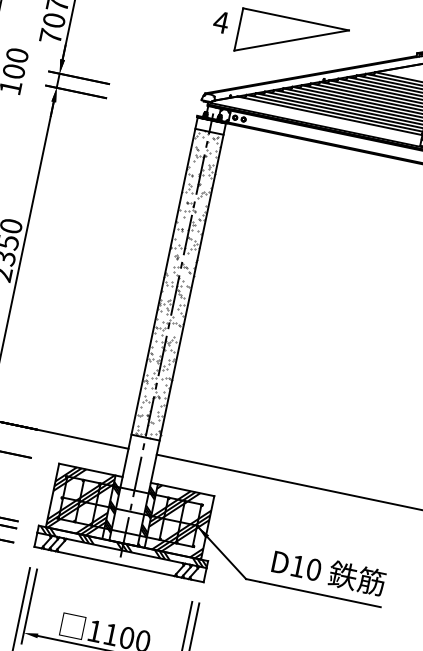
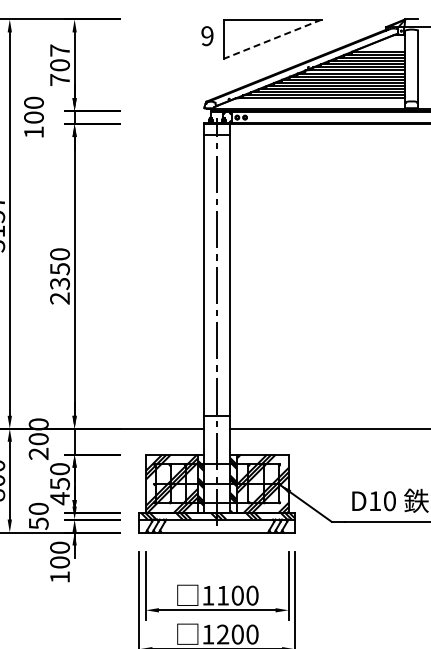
text: (221, 22) -> (207, 36), 4 -> 9
line: (291, 40) -> (272, 39), solid -> dashed
hatch: (177, 283) -> (217, 274), removed

